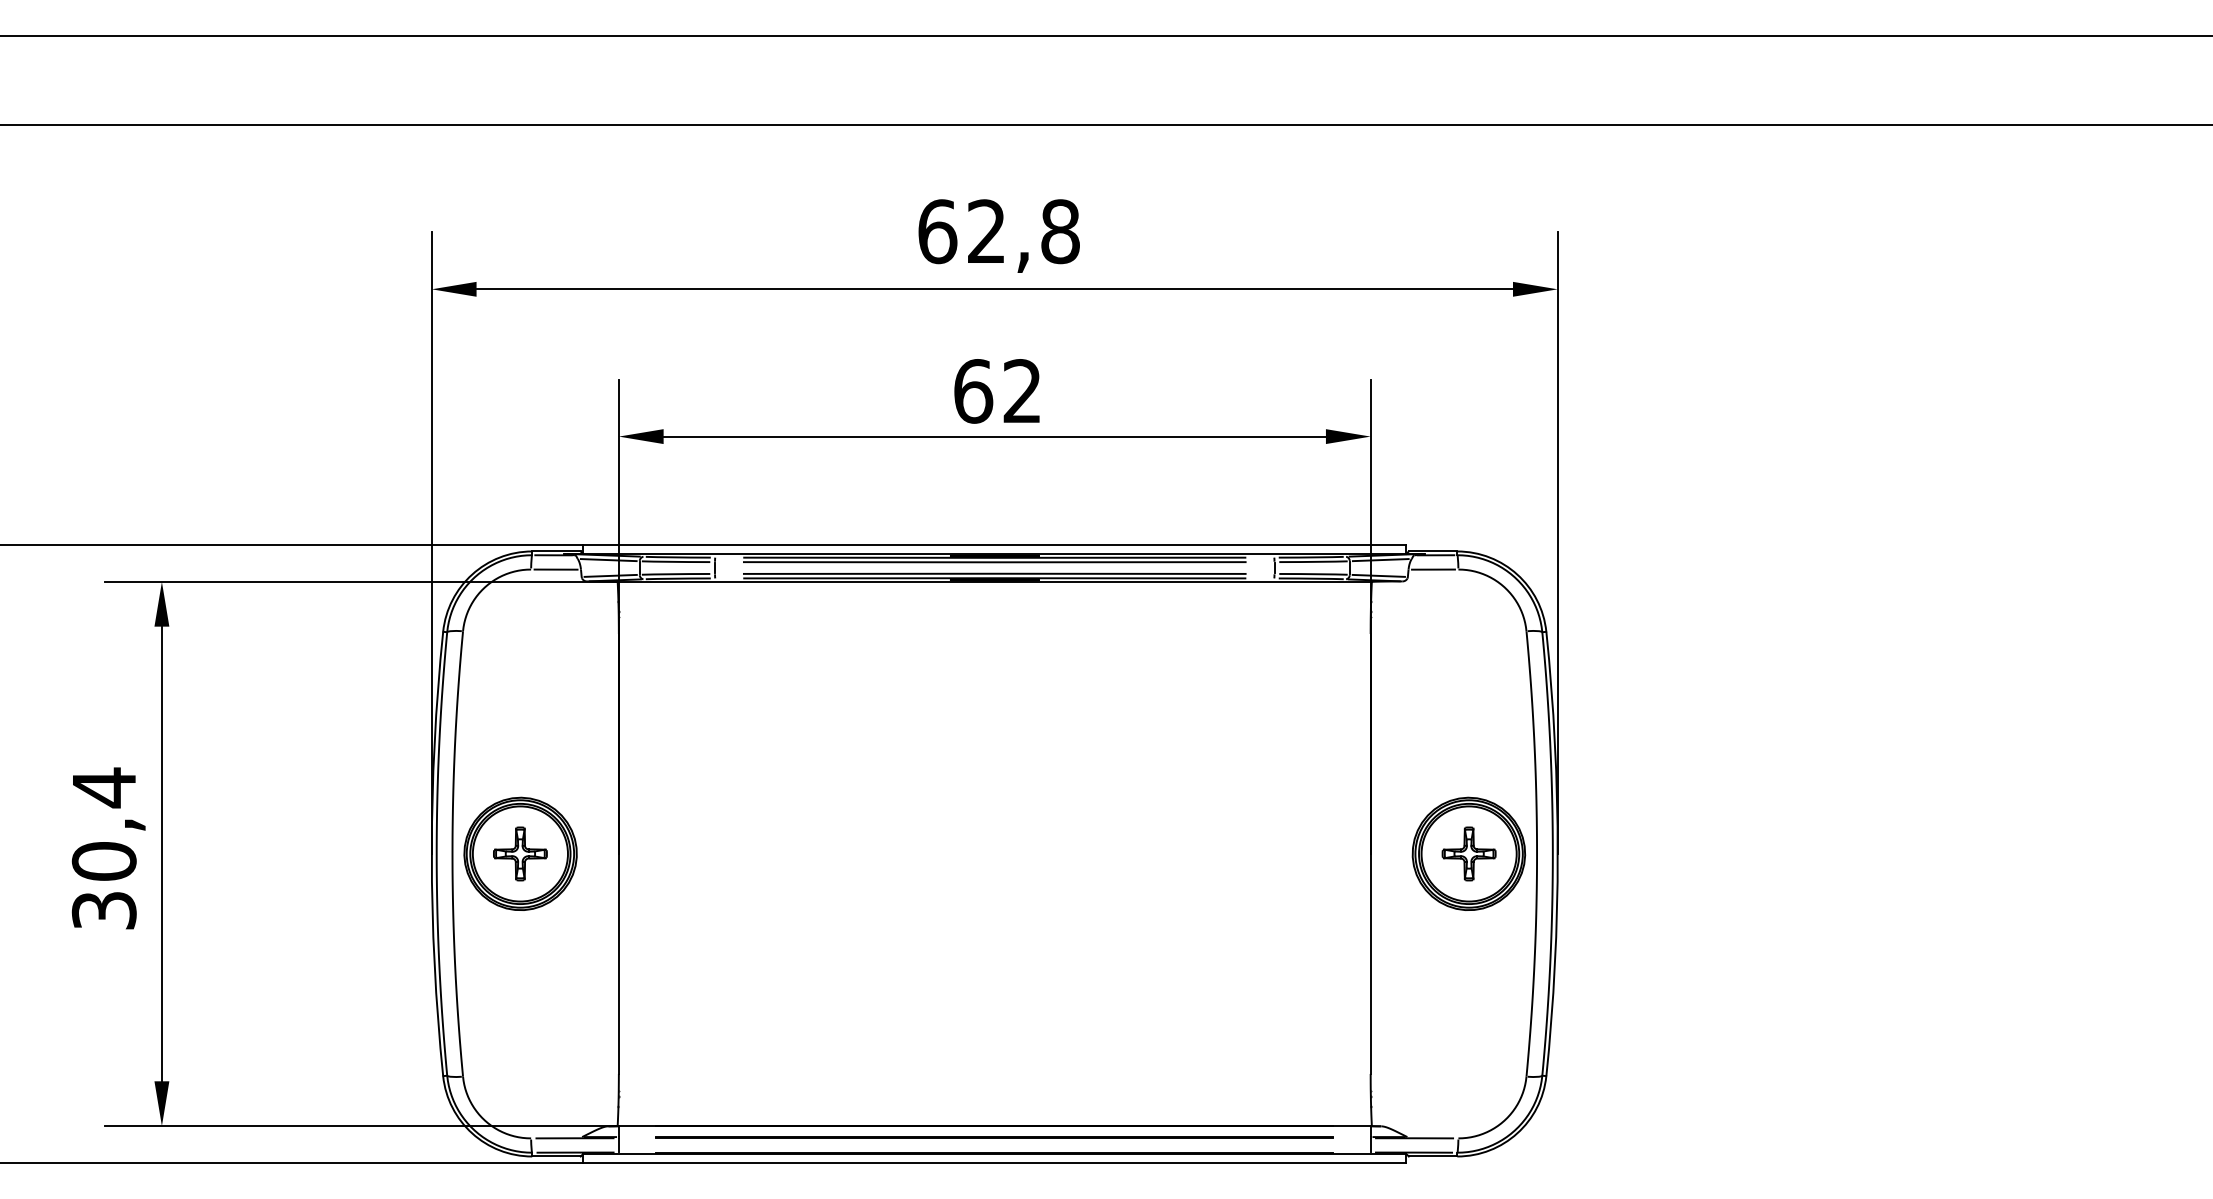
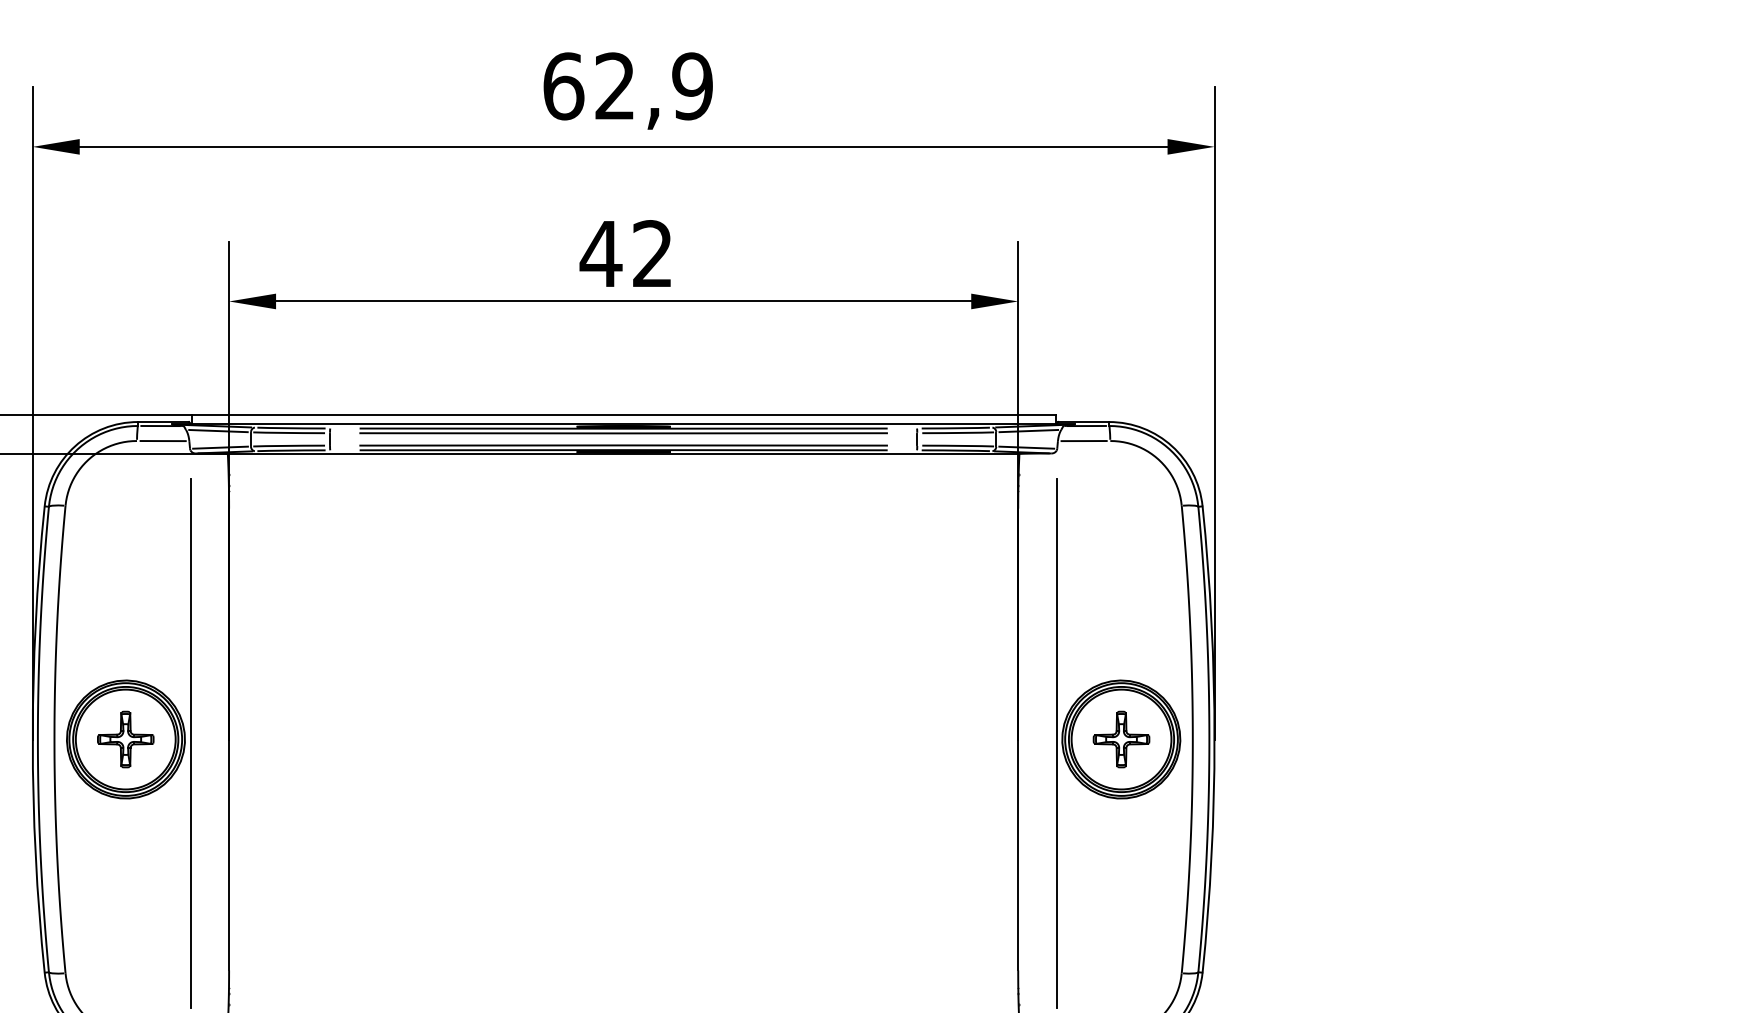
text: (1060, 231) -> (692, 86), 62,8 -> 62,9
text: (972, 391) -> (600, 254), 62 -> 42
line: (582, 857) -> (190, 743), added
line: (1407, 857) -> (1056, 743), added

